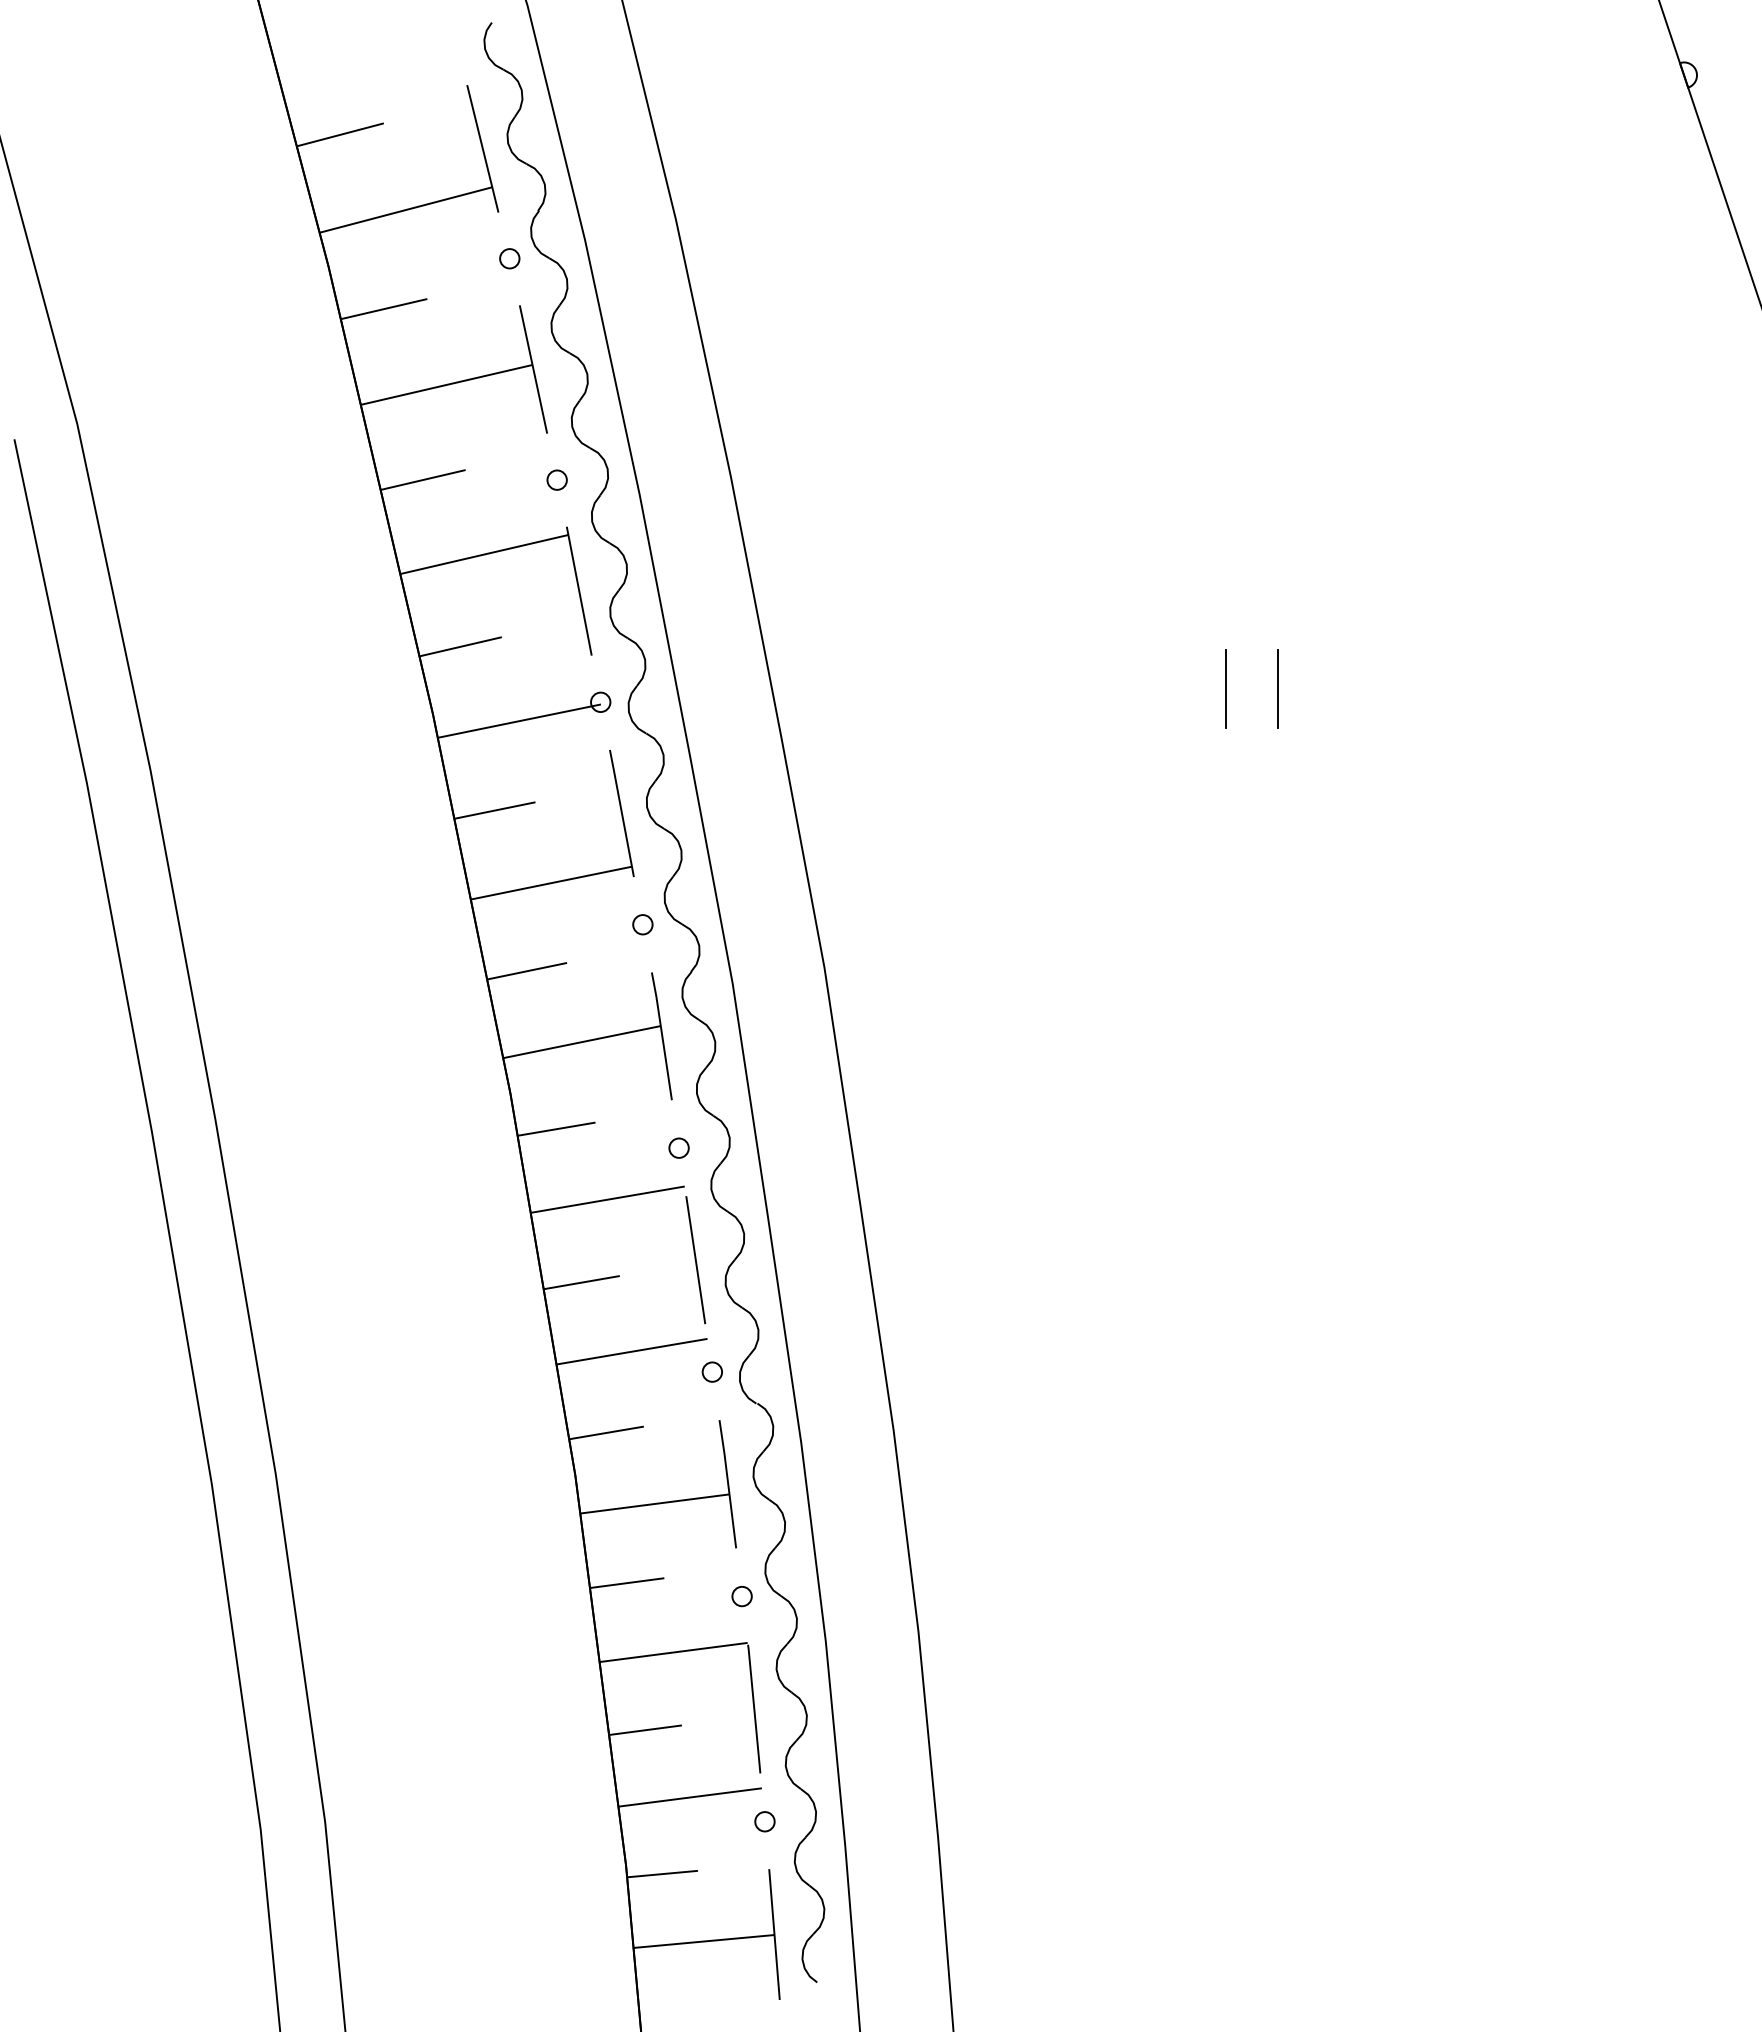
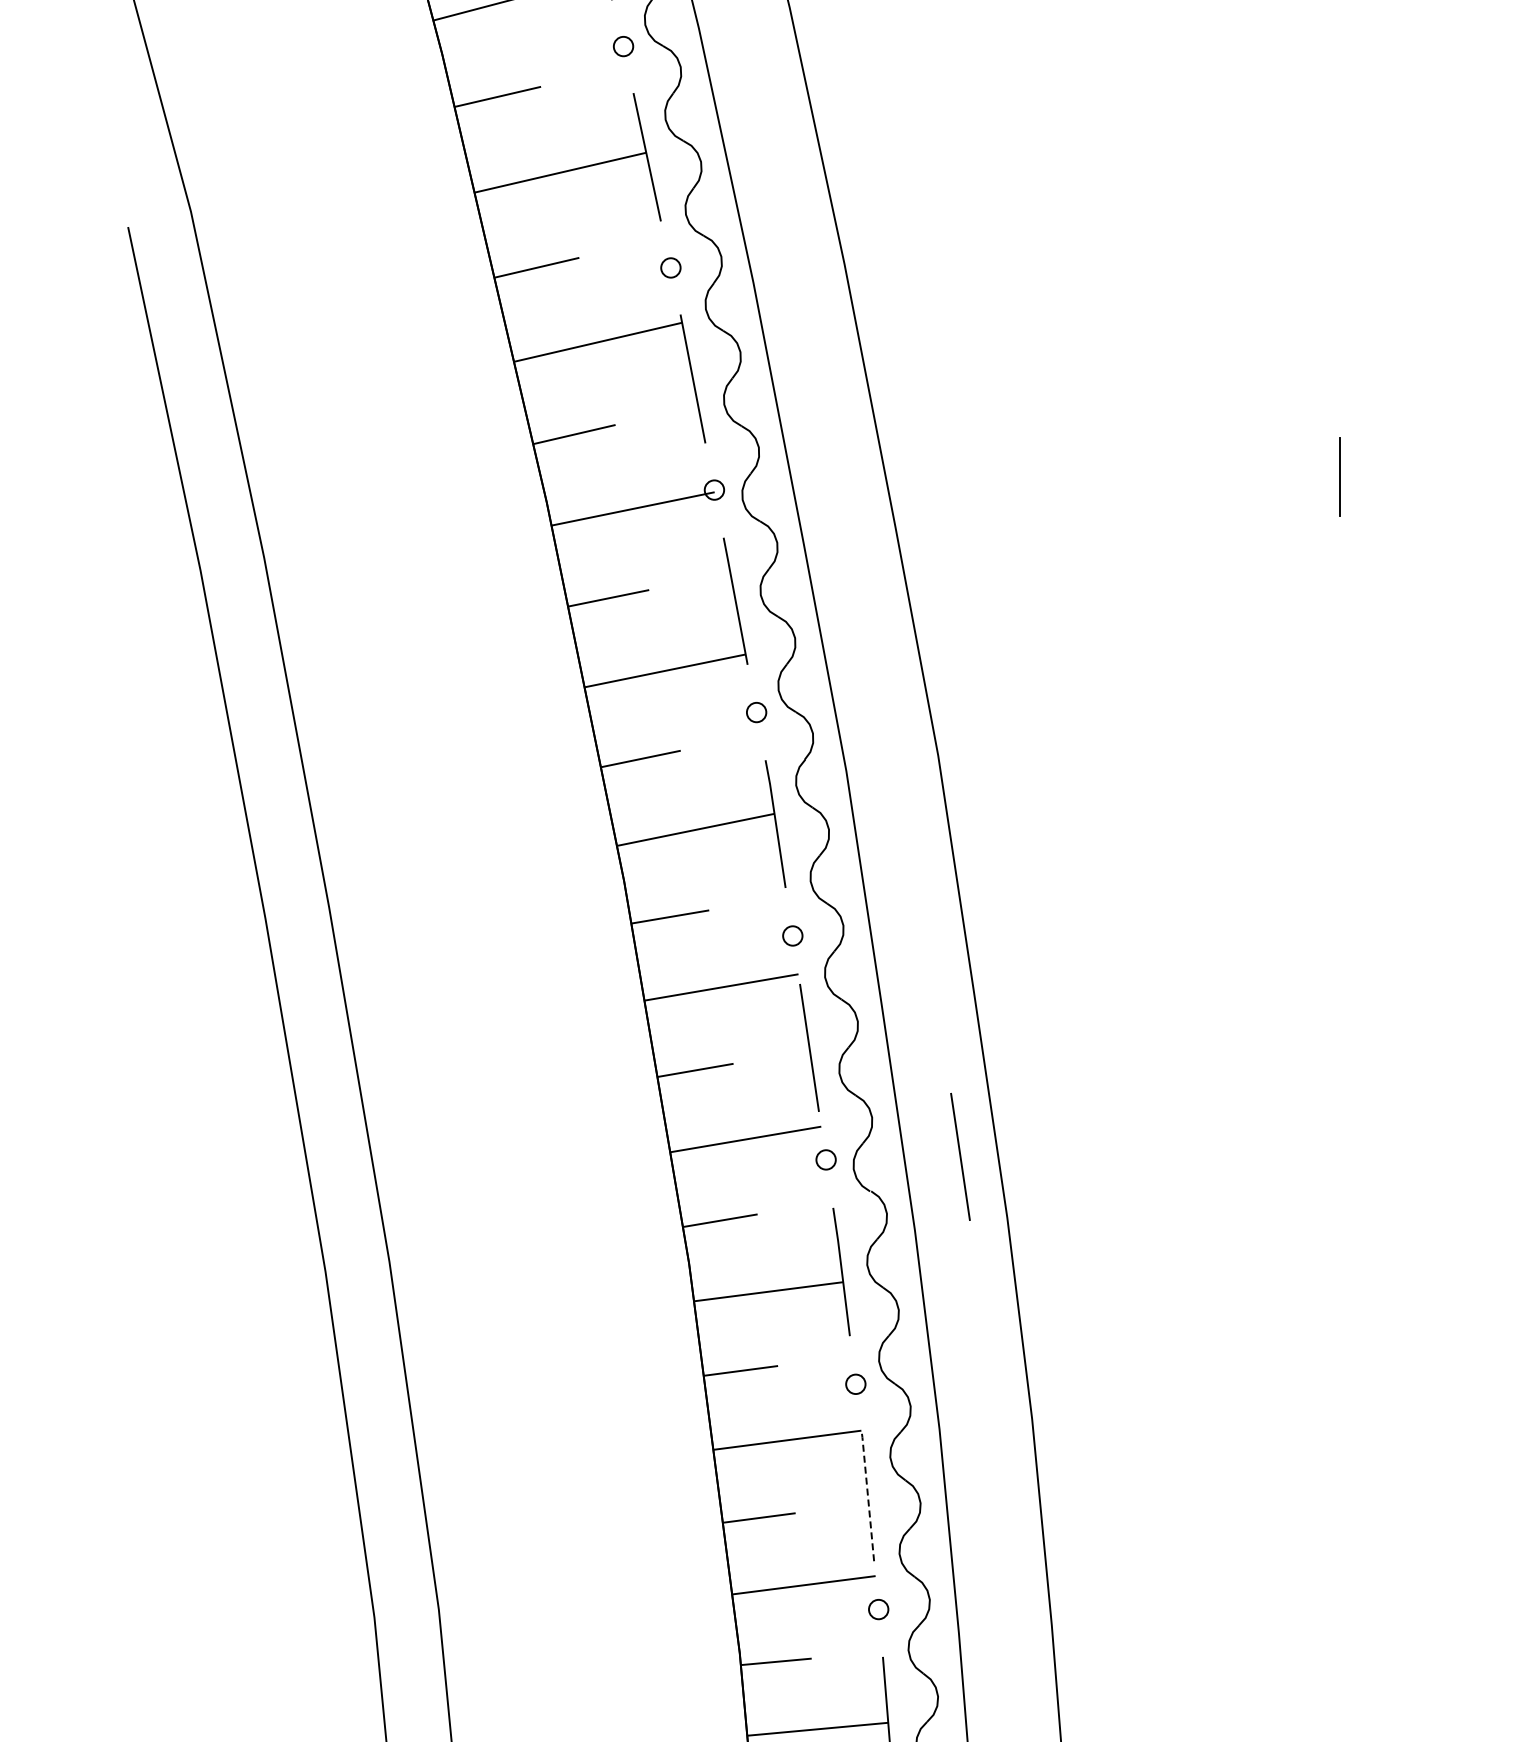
line: (1277, 688) -> (1391, 476), removed
line: (846, 1369) -> (960, 1157), added
line: (754, 1708) -> (868, 1496), solid -> dashed

